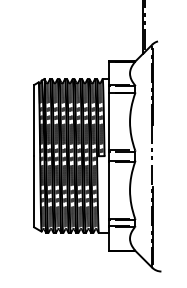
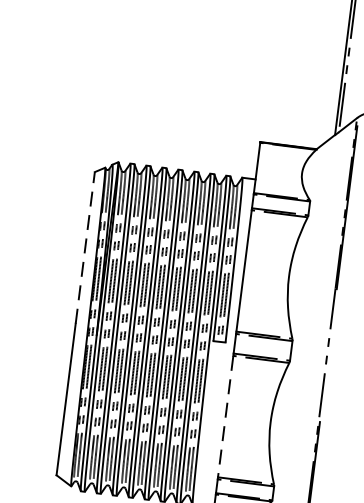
line: (34, 120) -> (85, 247), solid -> dashed
line: (108, 190) -> (224, 416), solid -> dashed

